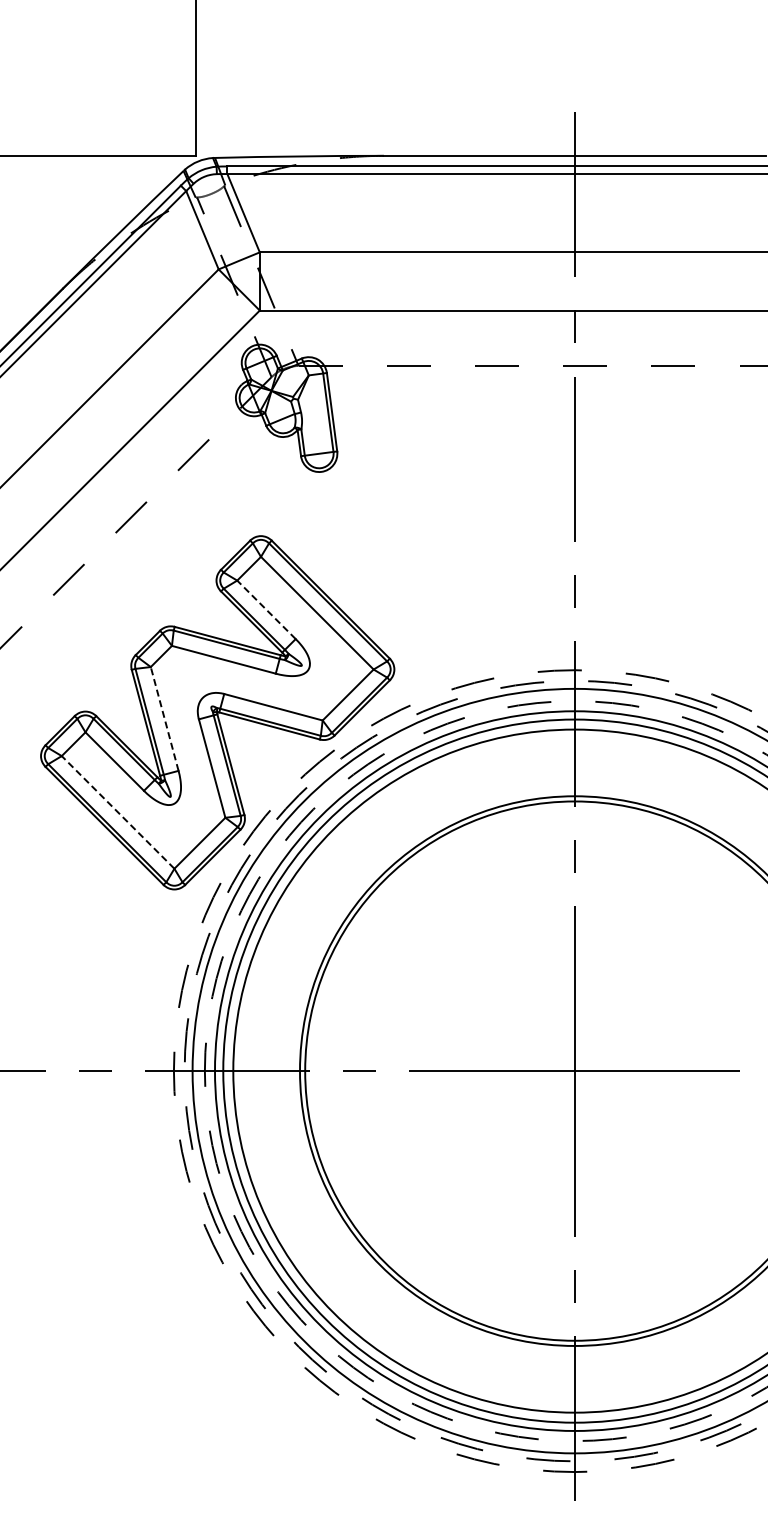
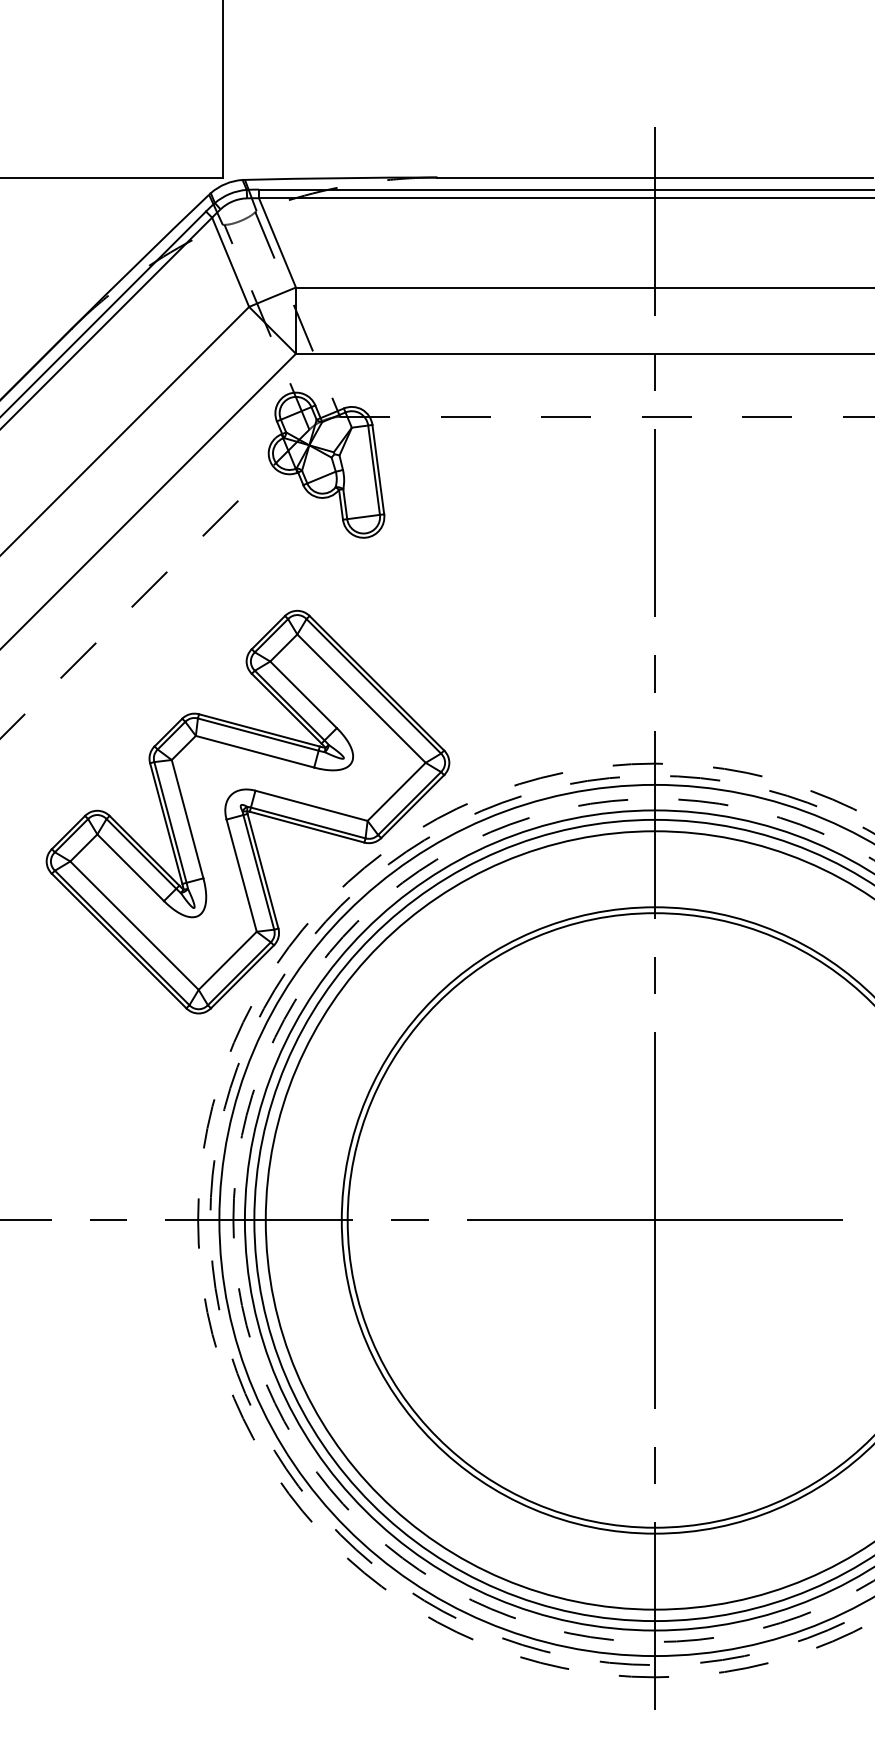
line: (266, 609) -> (303, 694), dashed -> solid
line: (164, 718) -> (187, 818), dashed -> solid
line: (118, 812) -> (134, 925), dashed -> solid

